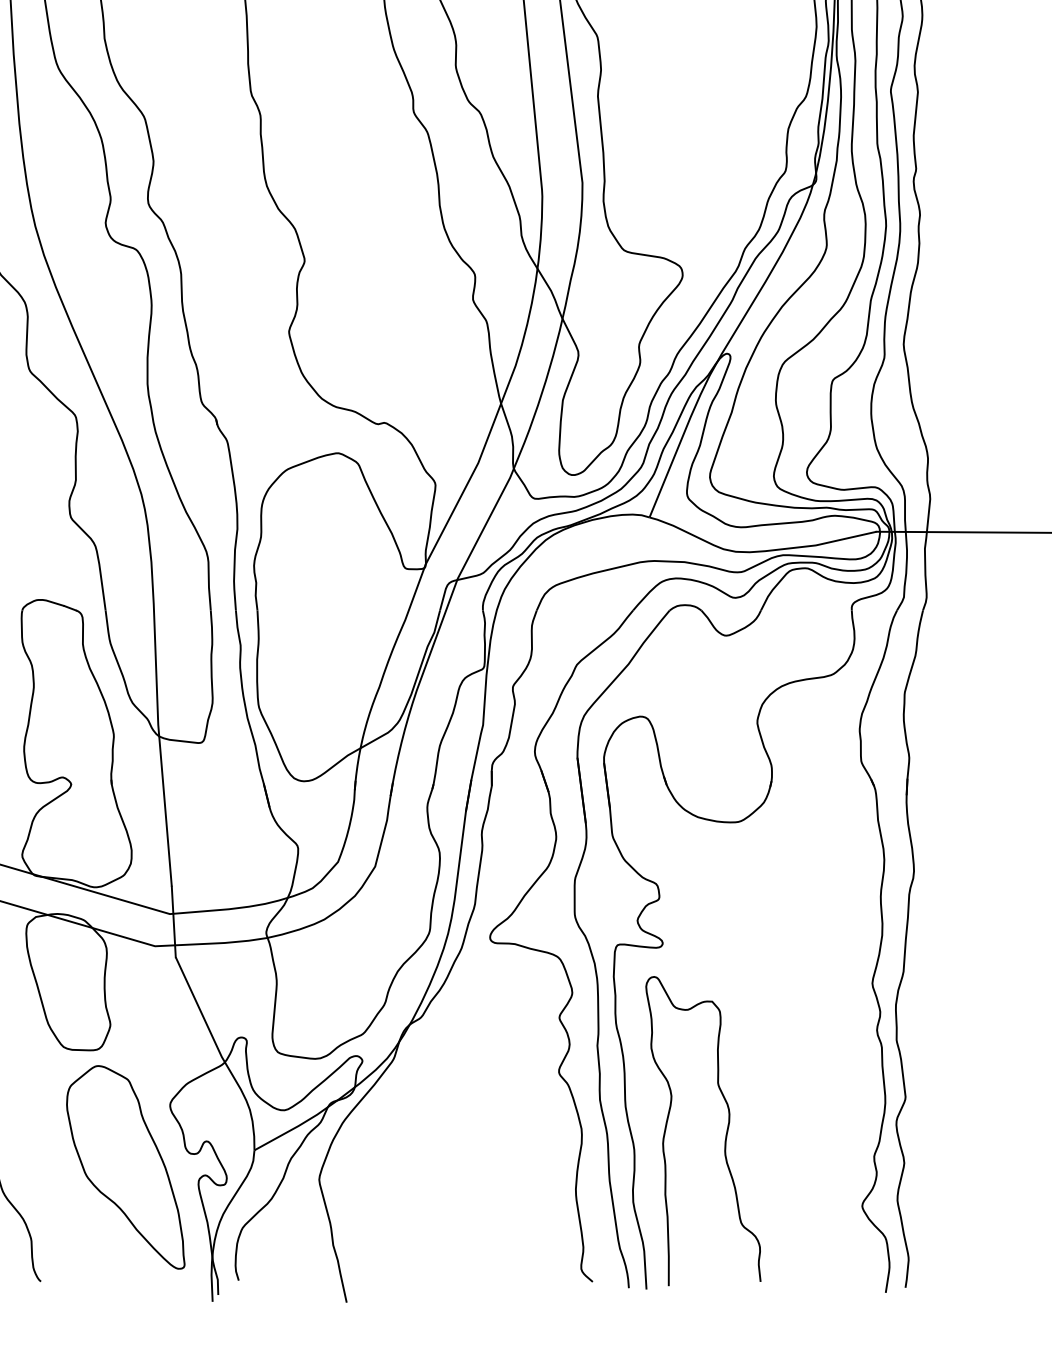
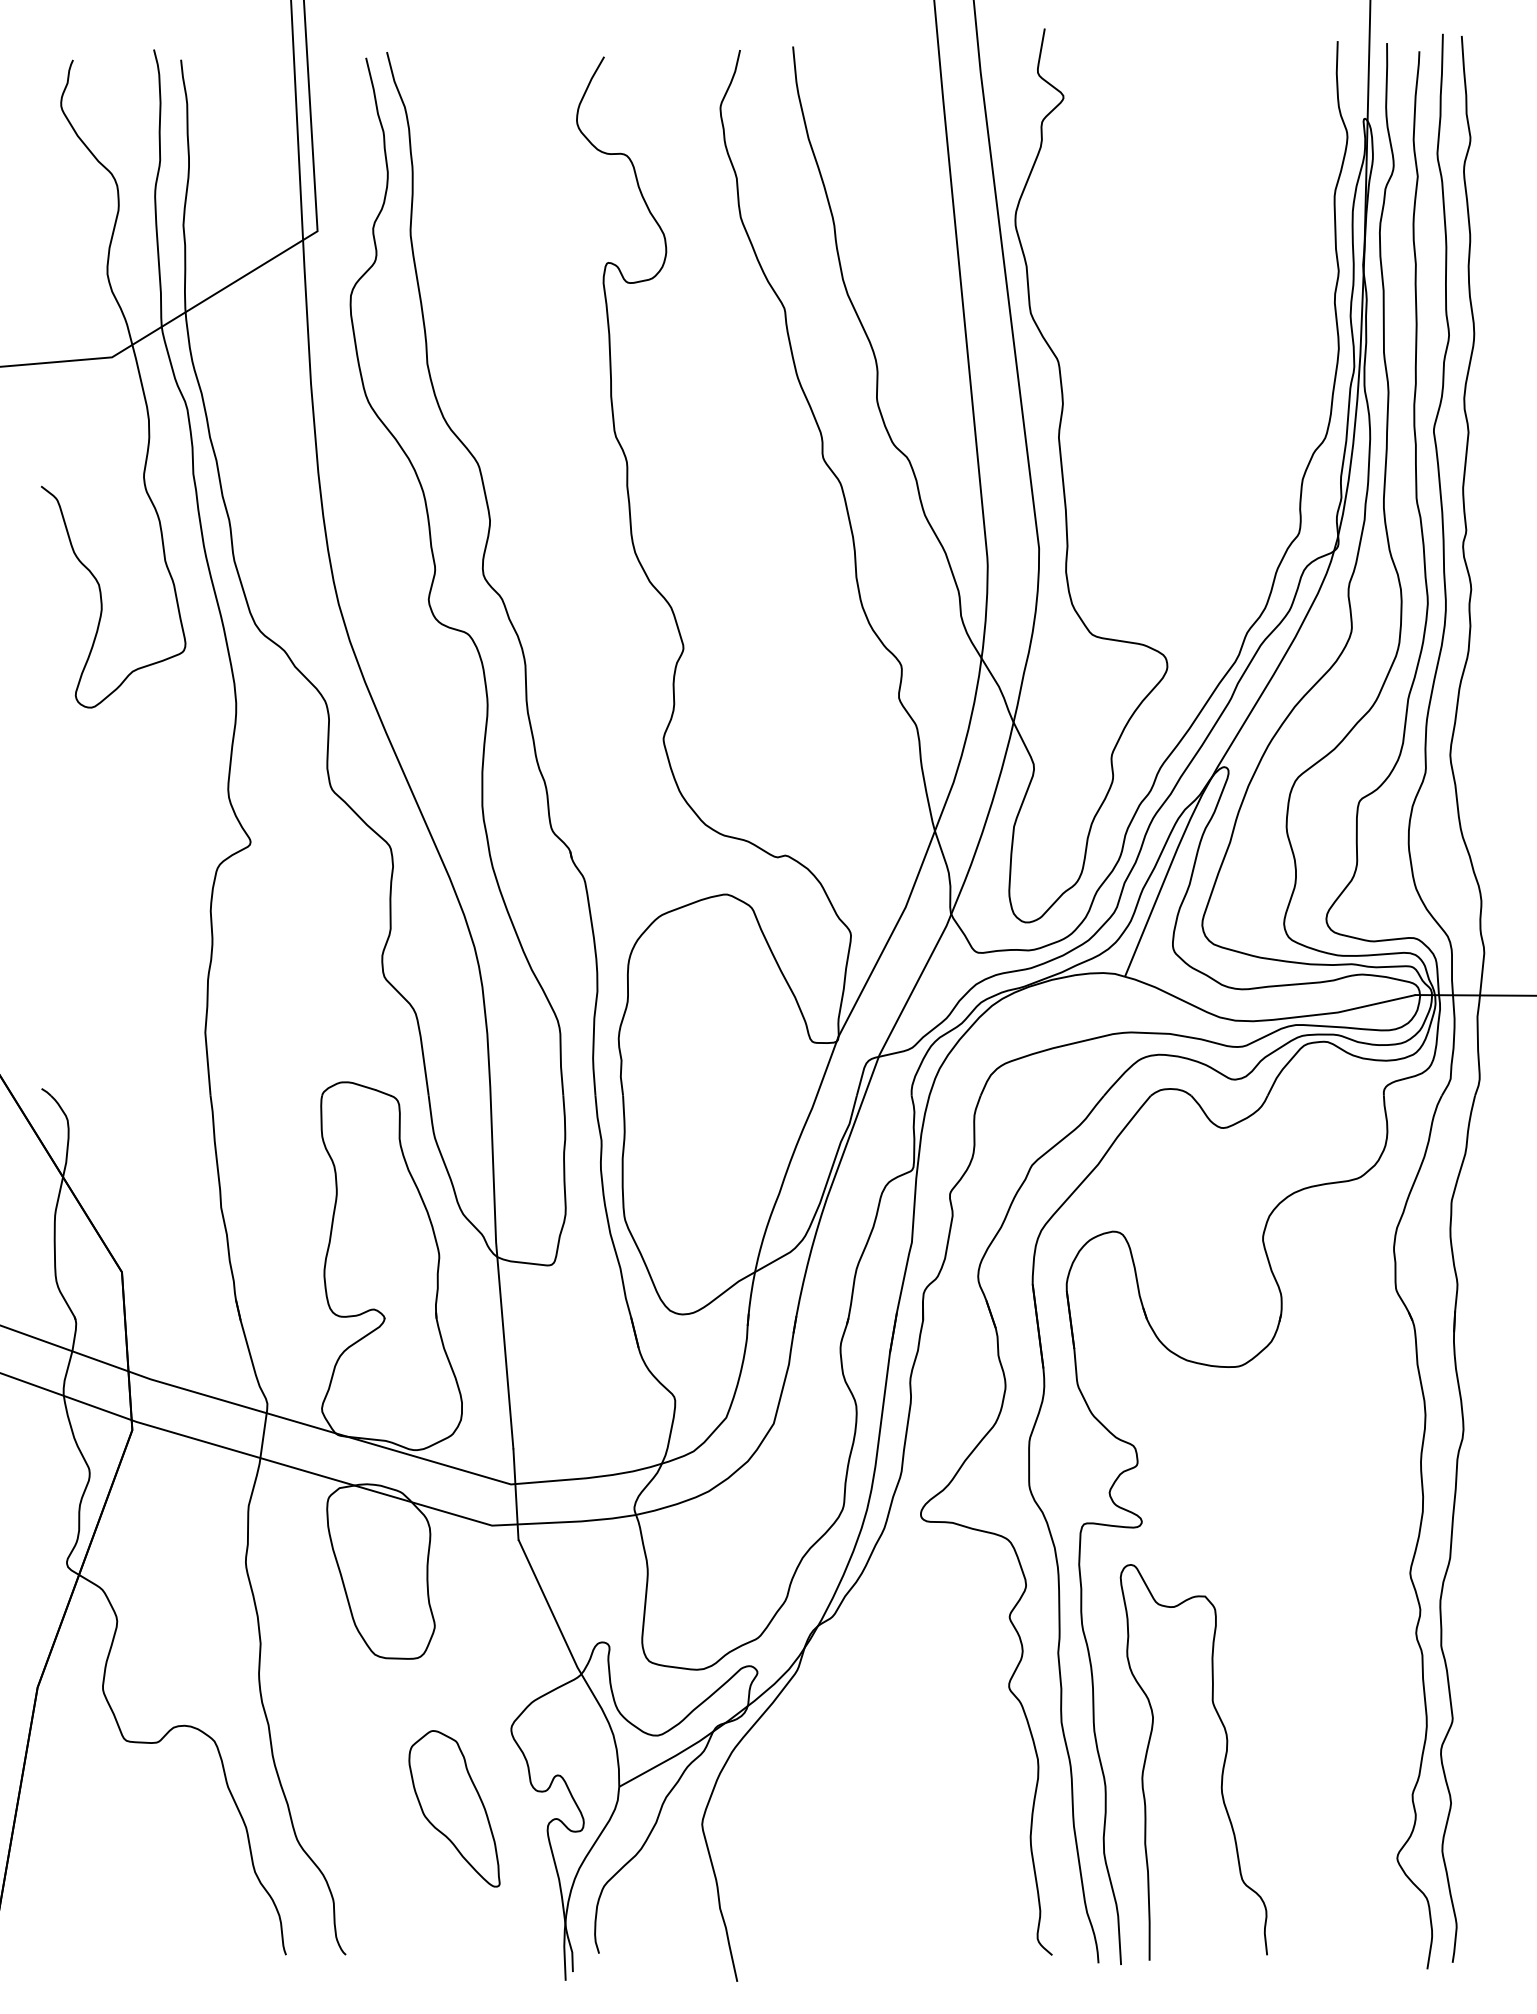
part: (125, 1167) -> (454, 1808), size x0.6

